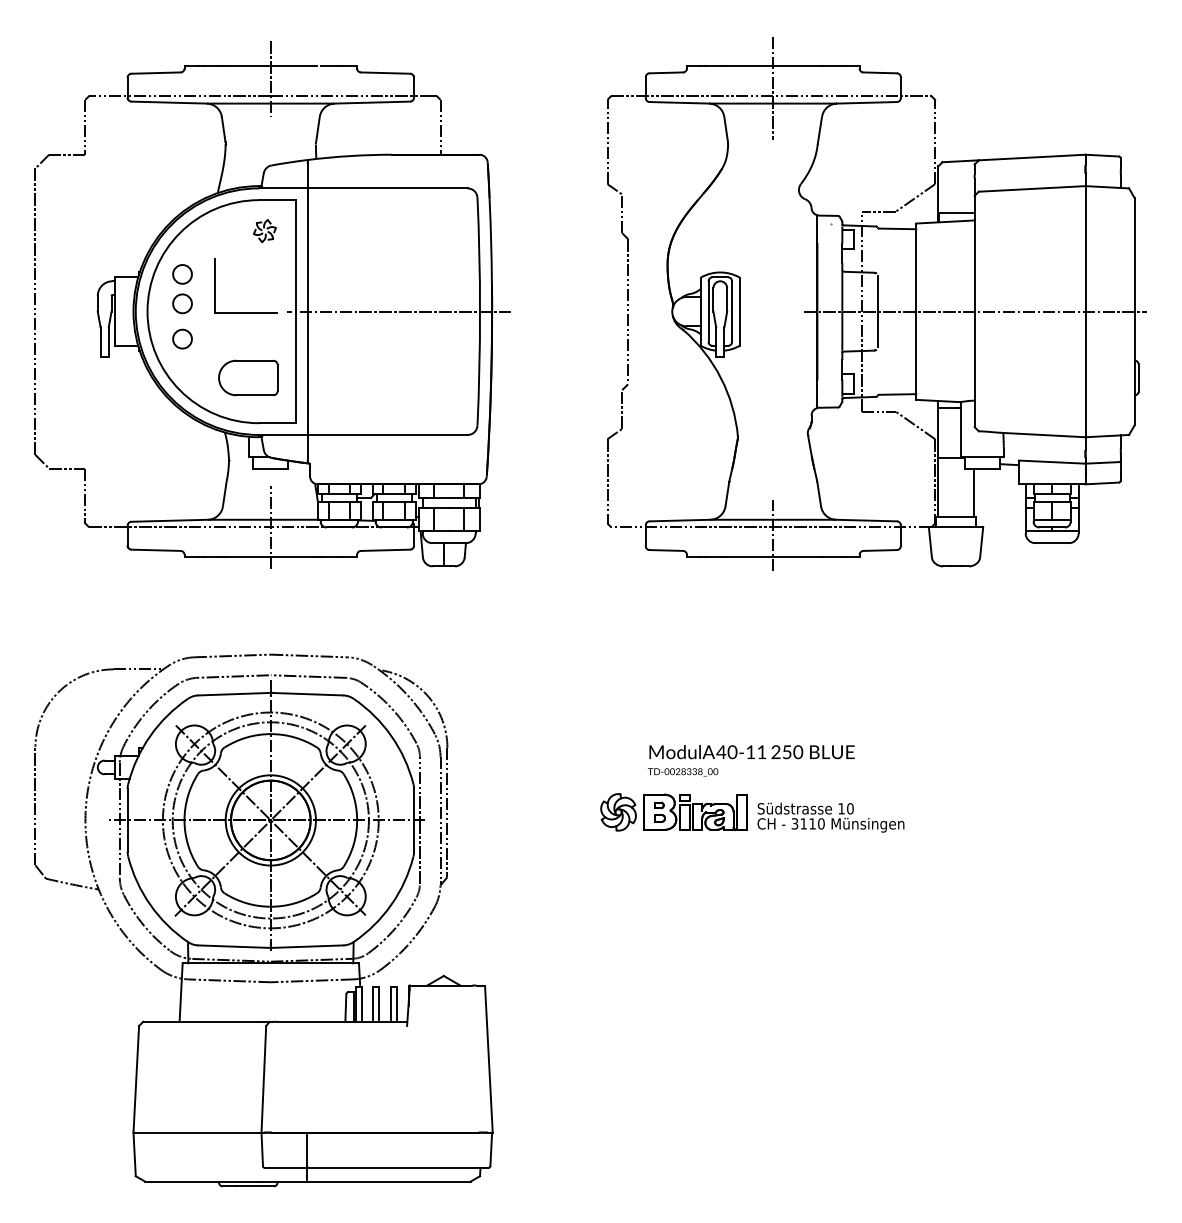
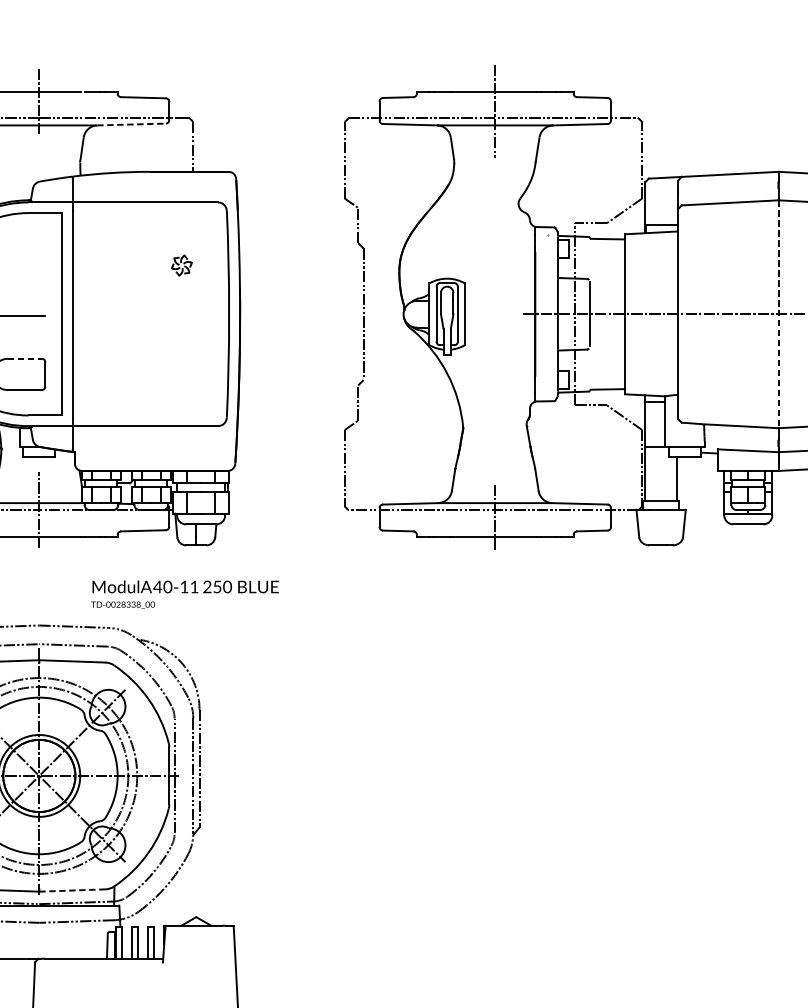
line: (372, 102) -> (131, 124), solid -> dashed
part: (264, 231) -> (181, 266), moved
line: (399, 311) -> (156, 314), removed
line: (1085, 311) -> (778, 314), solid -> dashed
line: (254, 360) -> (24, 358), solid -> dashed
text: (751, 760) -> (185, 594), moved
part: (752, 812) -> (476, 768), removed
line: (307, 946) -> (72, 890), solid -> dashed

